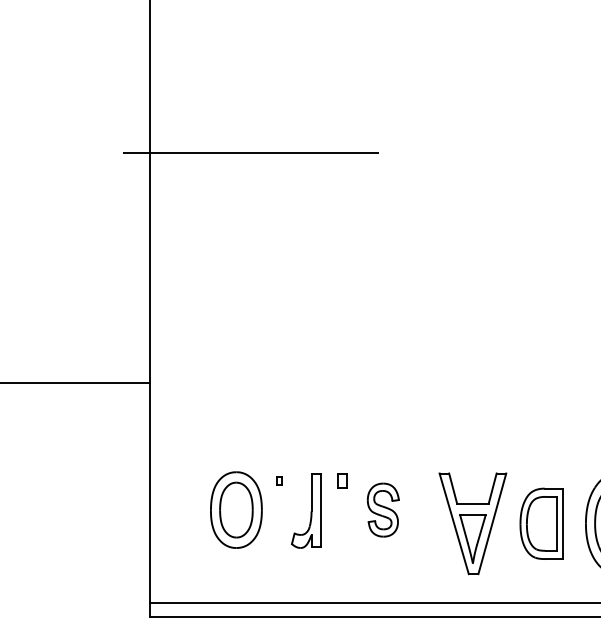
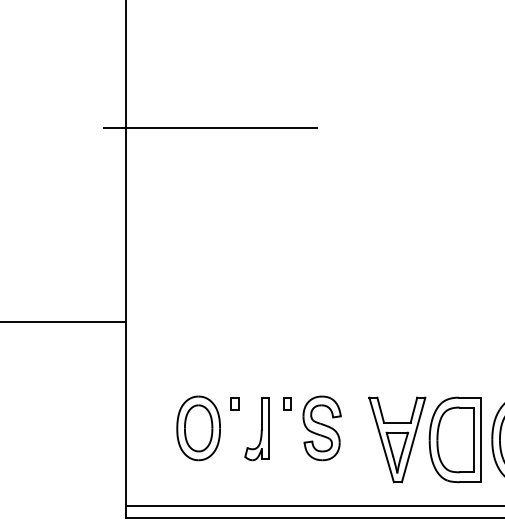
part: (279, 480) -> (234, 403), size x1.67
part: (382, 510) -> (321, 428), size x1.43
part: (540, 523) -> (454, 439), size x1.43

